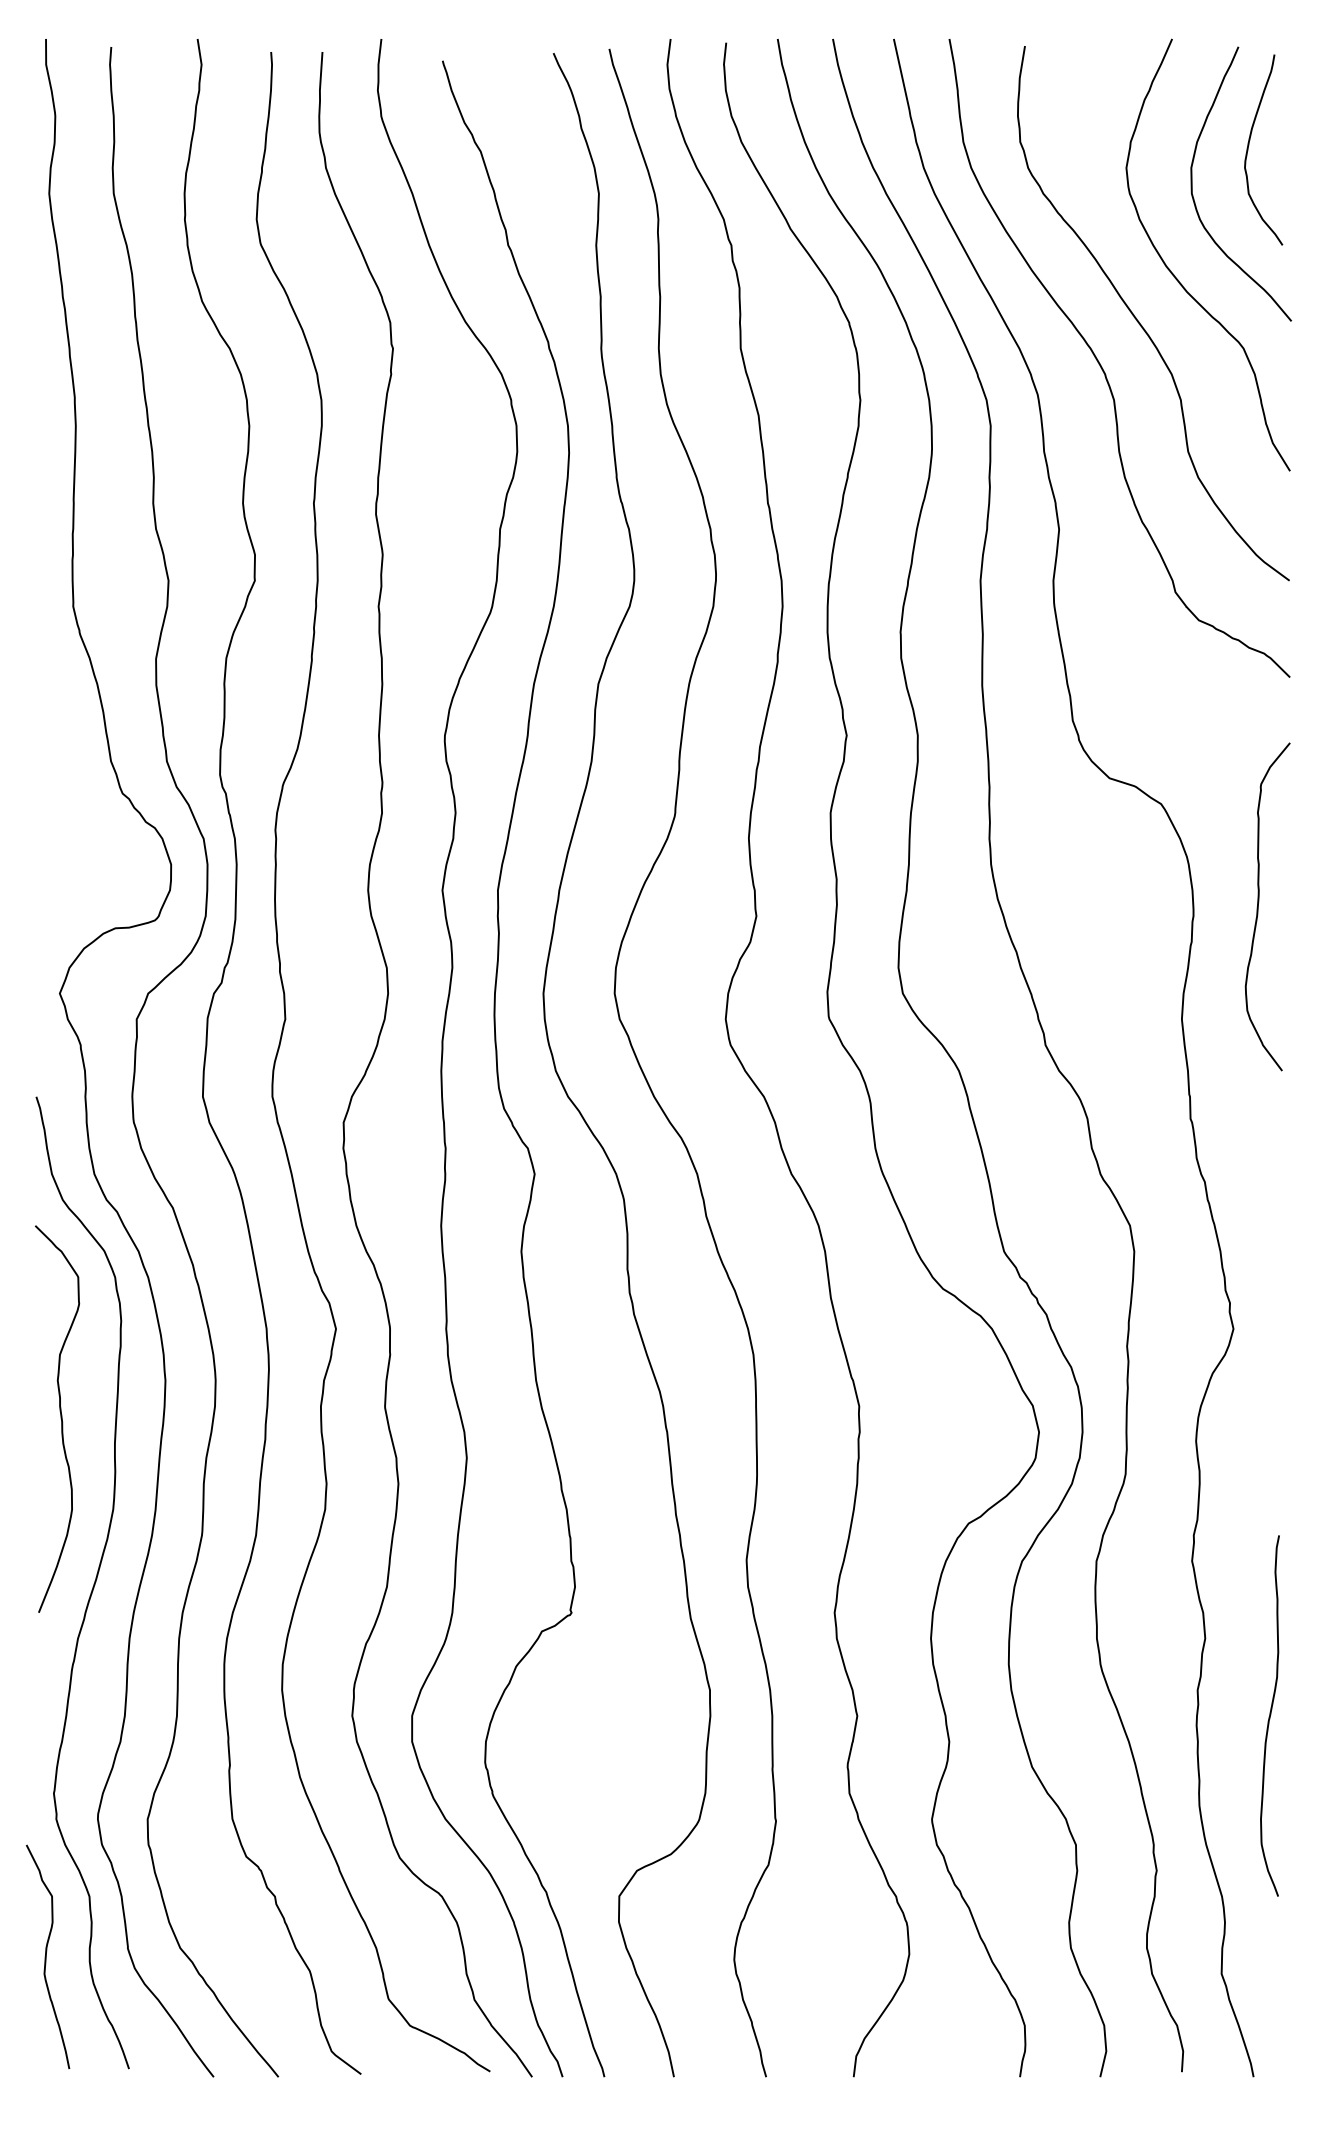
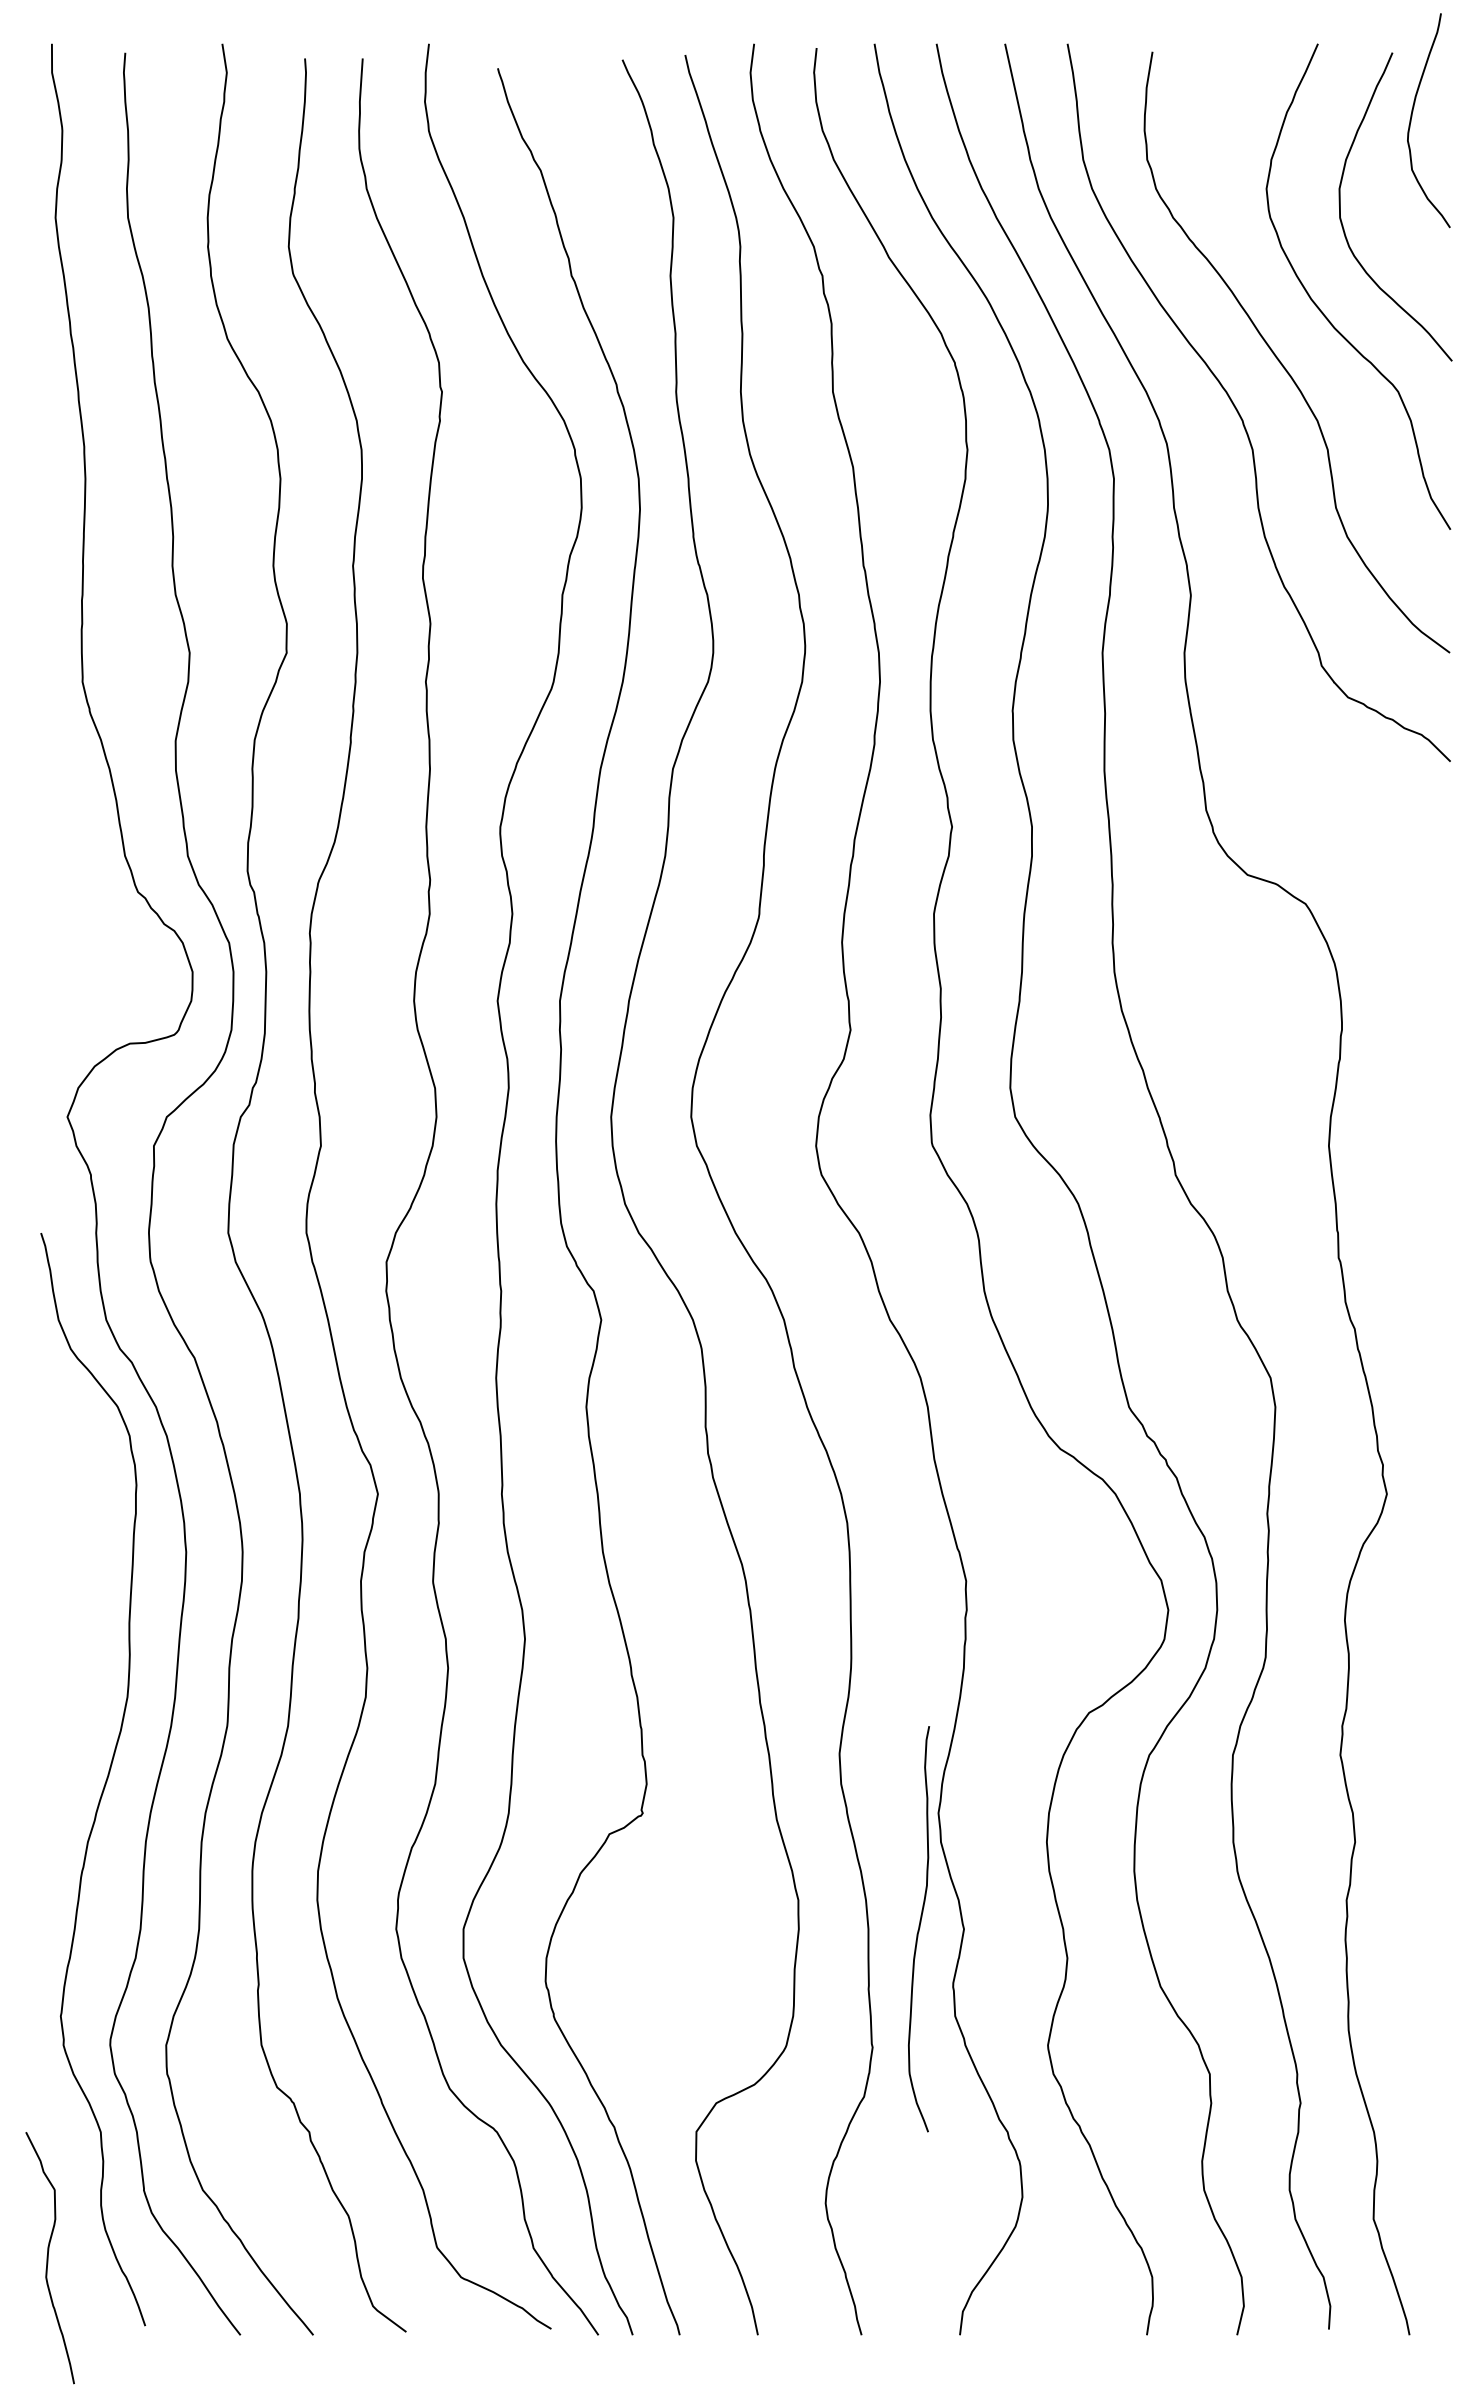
curve: (1249, 147) -> (1412, 117), moved
curve: (1258, 906) -> (1415, 1019), removed
curve: (60, 1419) -> (68, 1595), removed
curve: (1270, 1716) -> (919, 1929), moved
curve: (46, 1957) -> (48, 2258), moved

